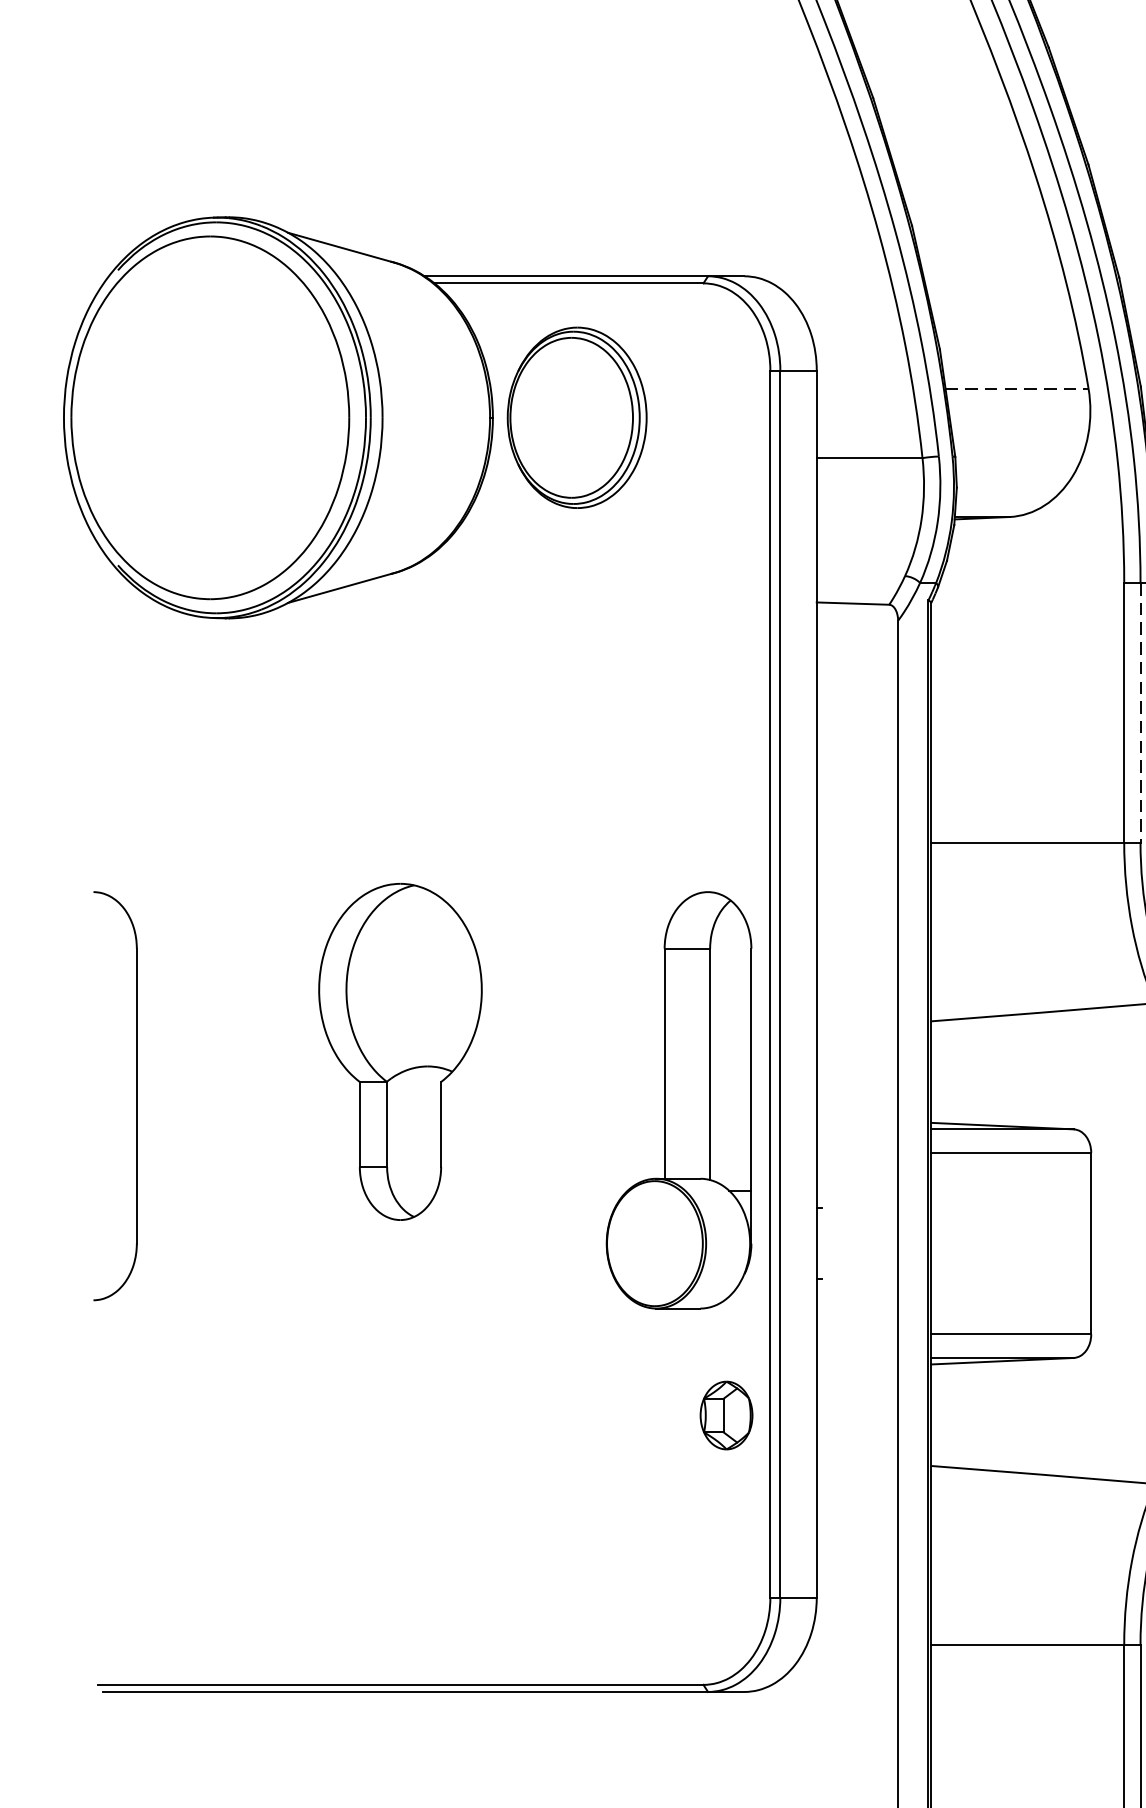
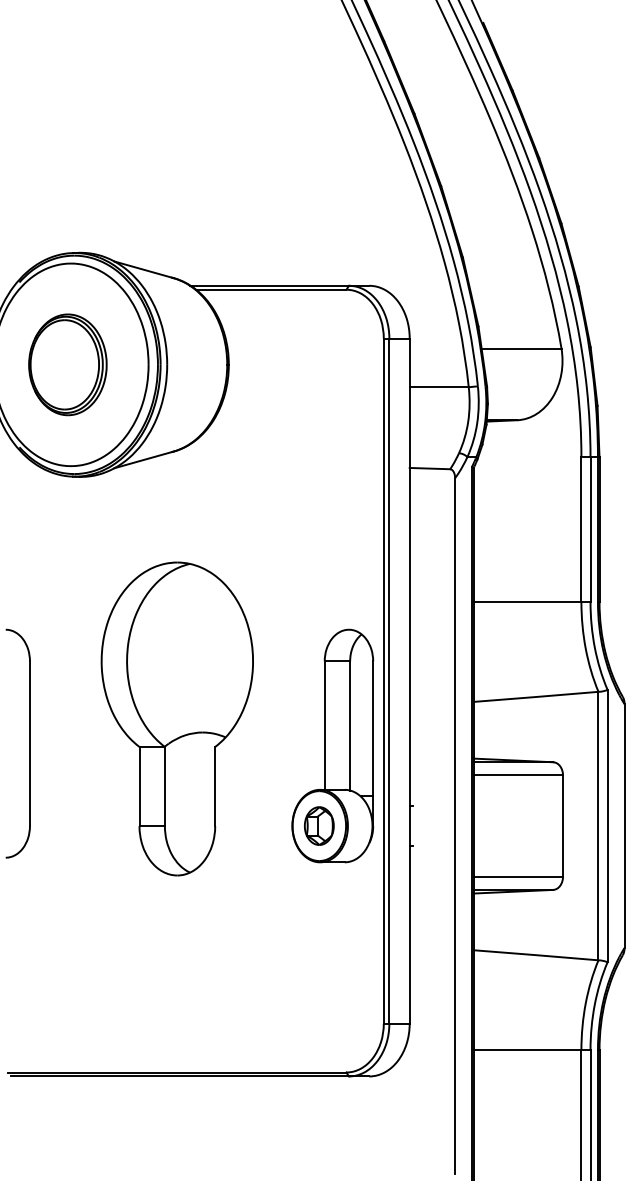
line: (1016, 388) -> (521, 348), dashed -> solid
part: (576, 417) -> (67, 364), moved
line: (1140, 714) -> (590, 530), dashed -> solid
part: (399, 1051) -> (176, 718), size x1.67
part: (726, 1414) -> (319, 825), moved

